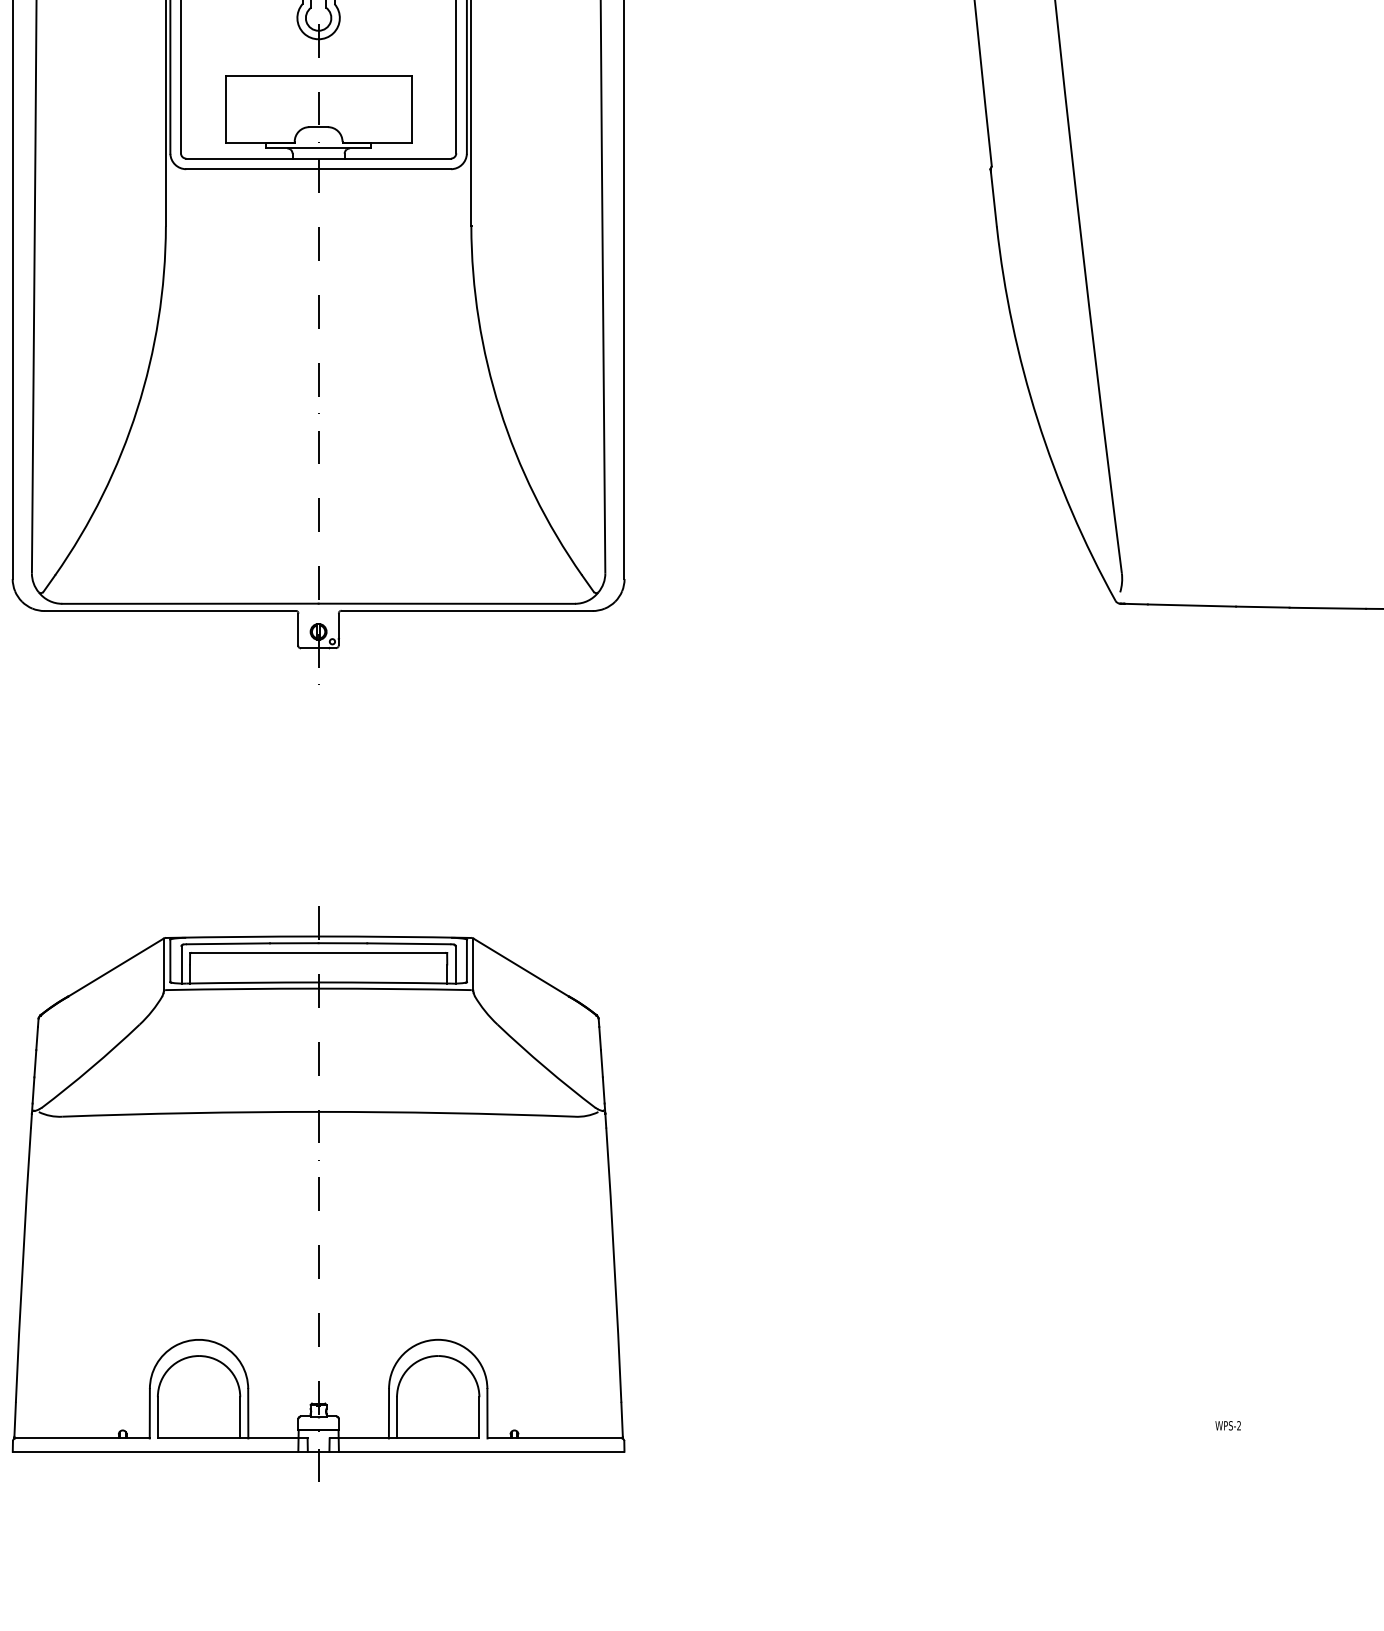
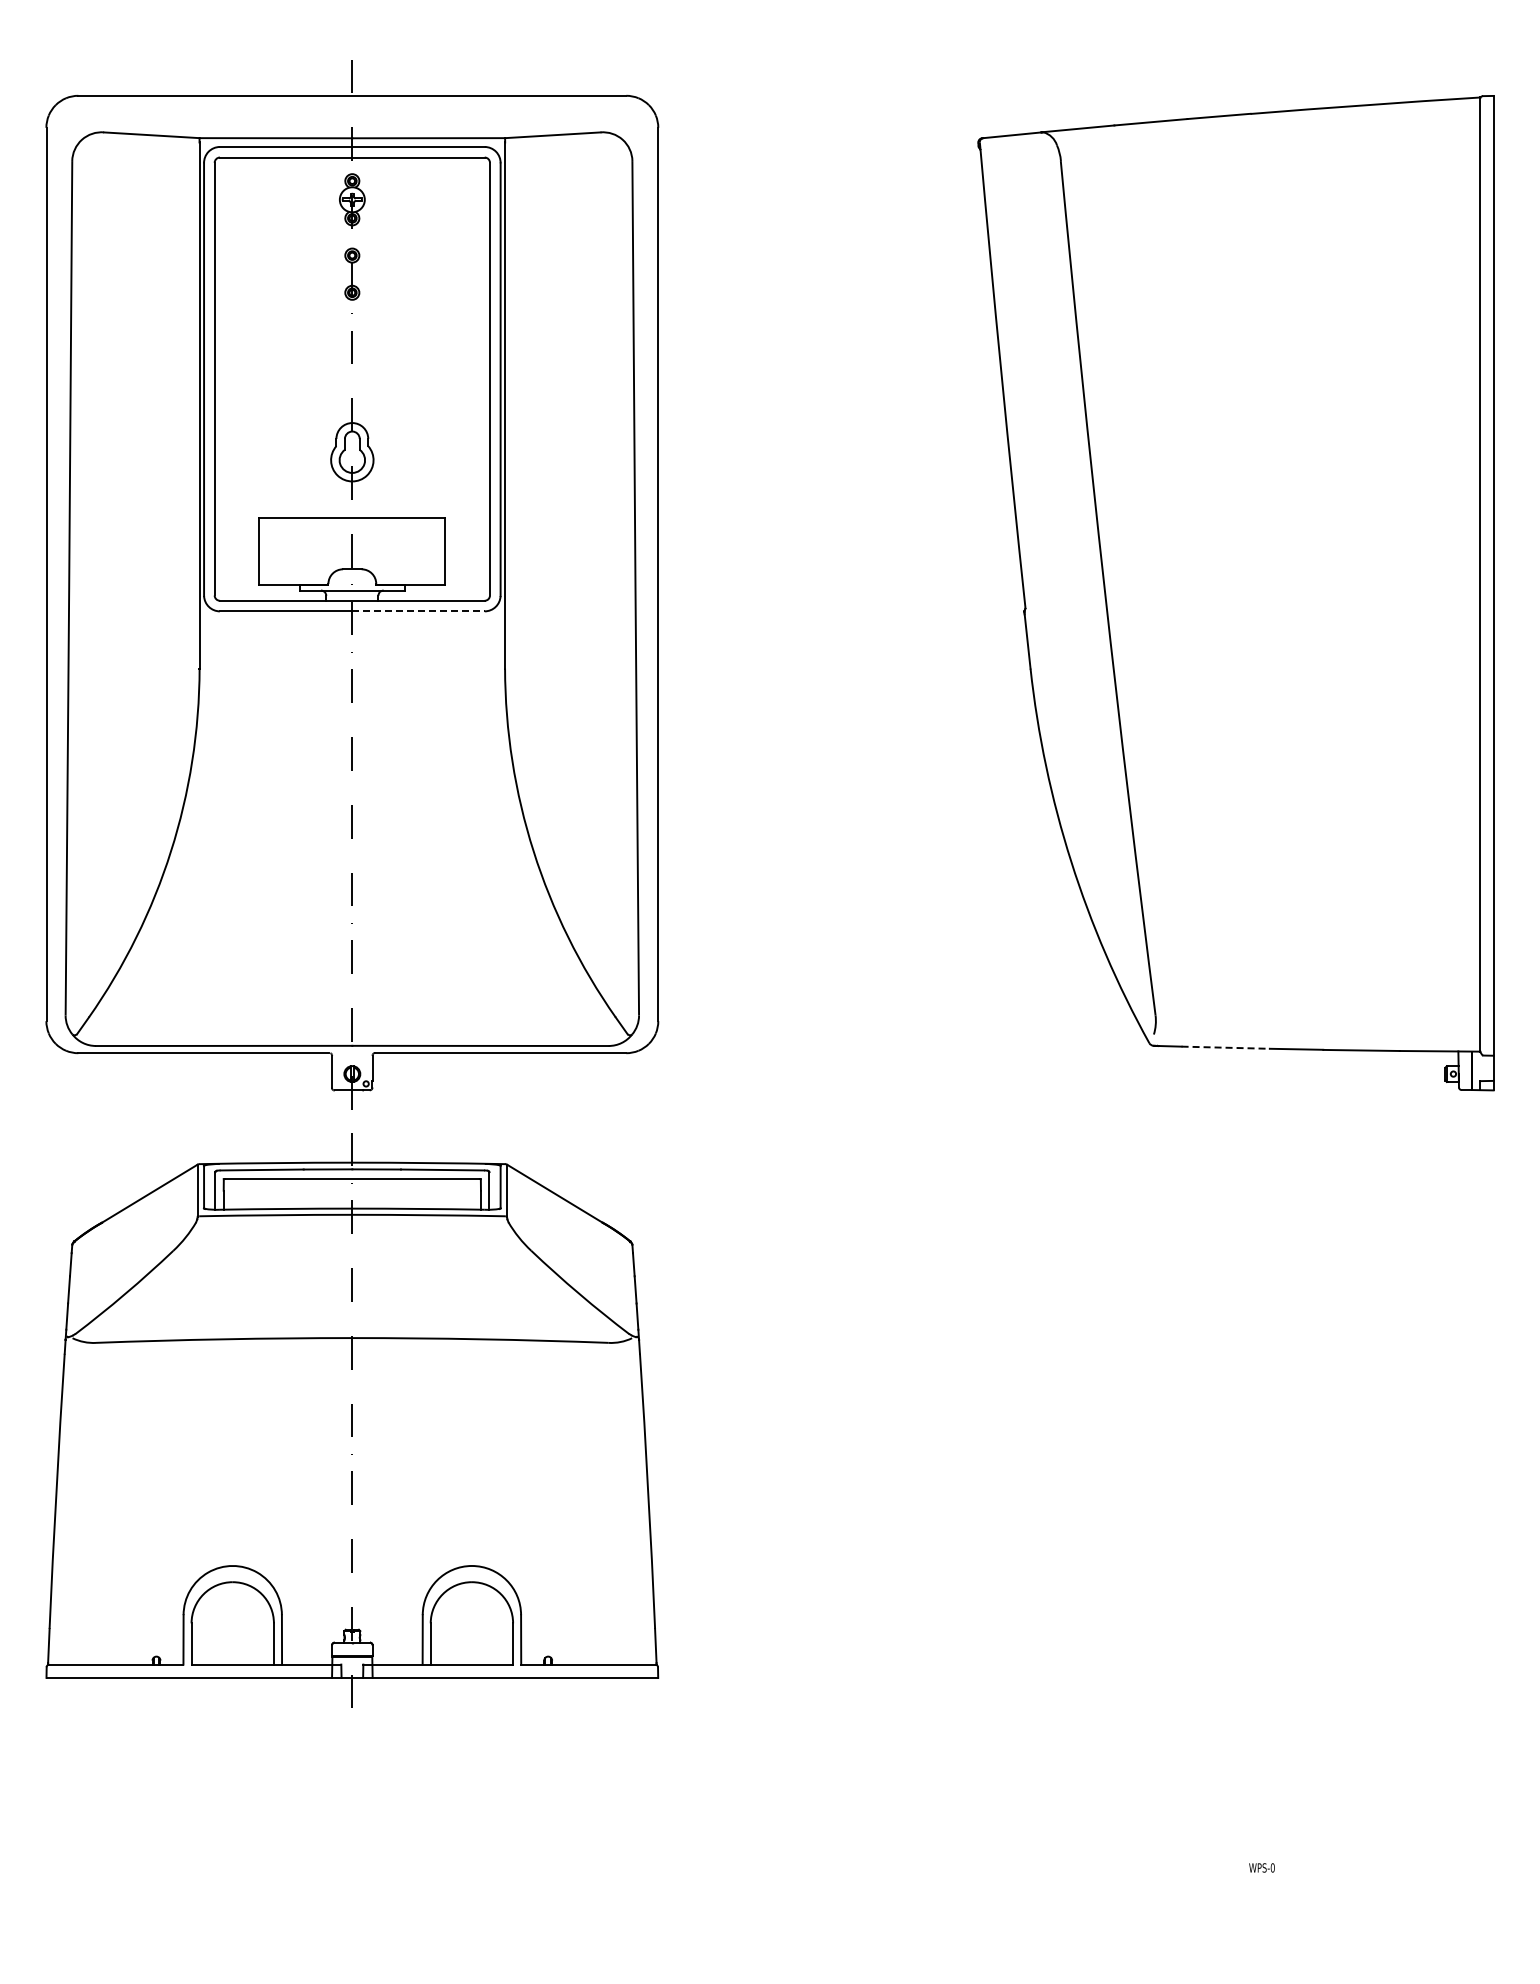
line: (385, 169) -> (419, 611), solid -> dashed
line: (1192, 605) -> (1226, 1047), solid -> dashed
part: (318, 1194) -> (352, 1420), moved
text: (1238, 1425) -> (1272, 1867), WPS-2 -> WPS-0

